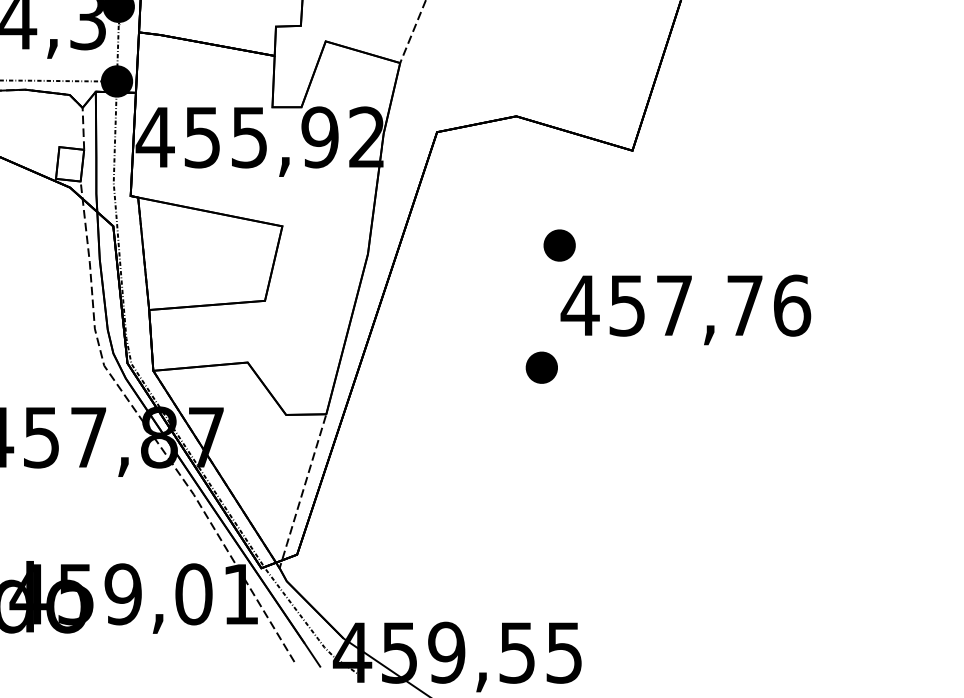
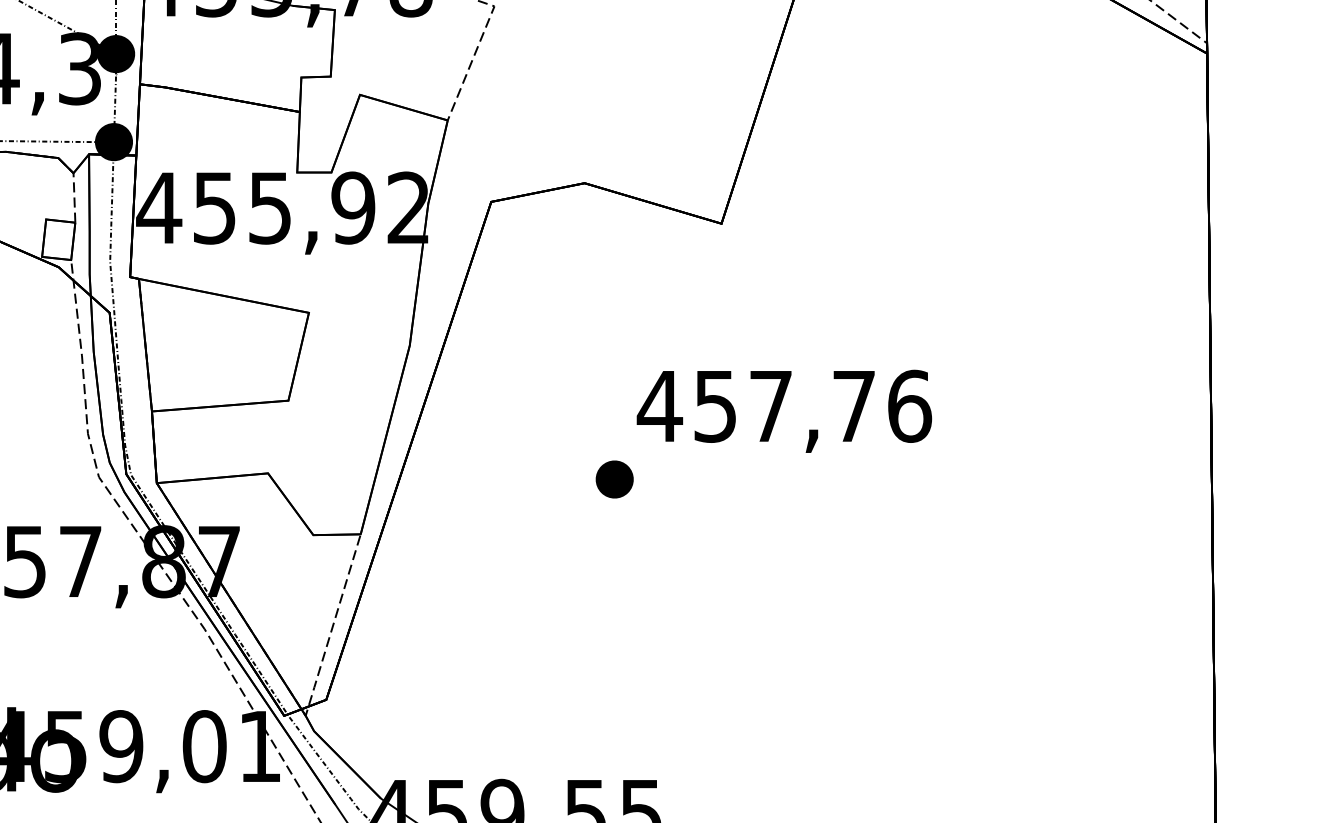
part: (559, 245) -> (635, 335), removed

